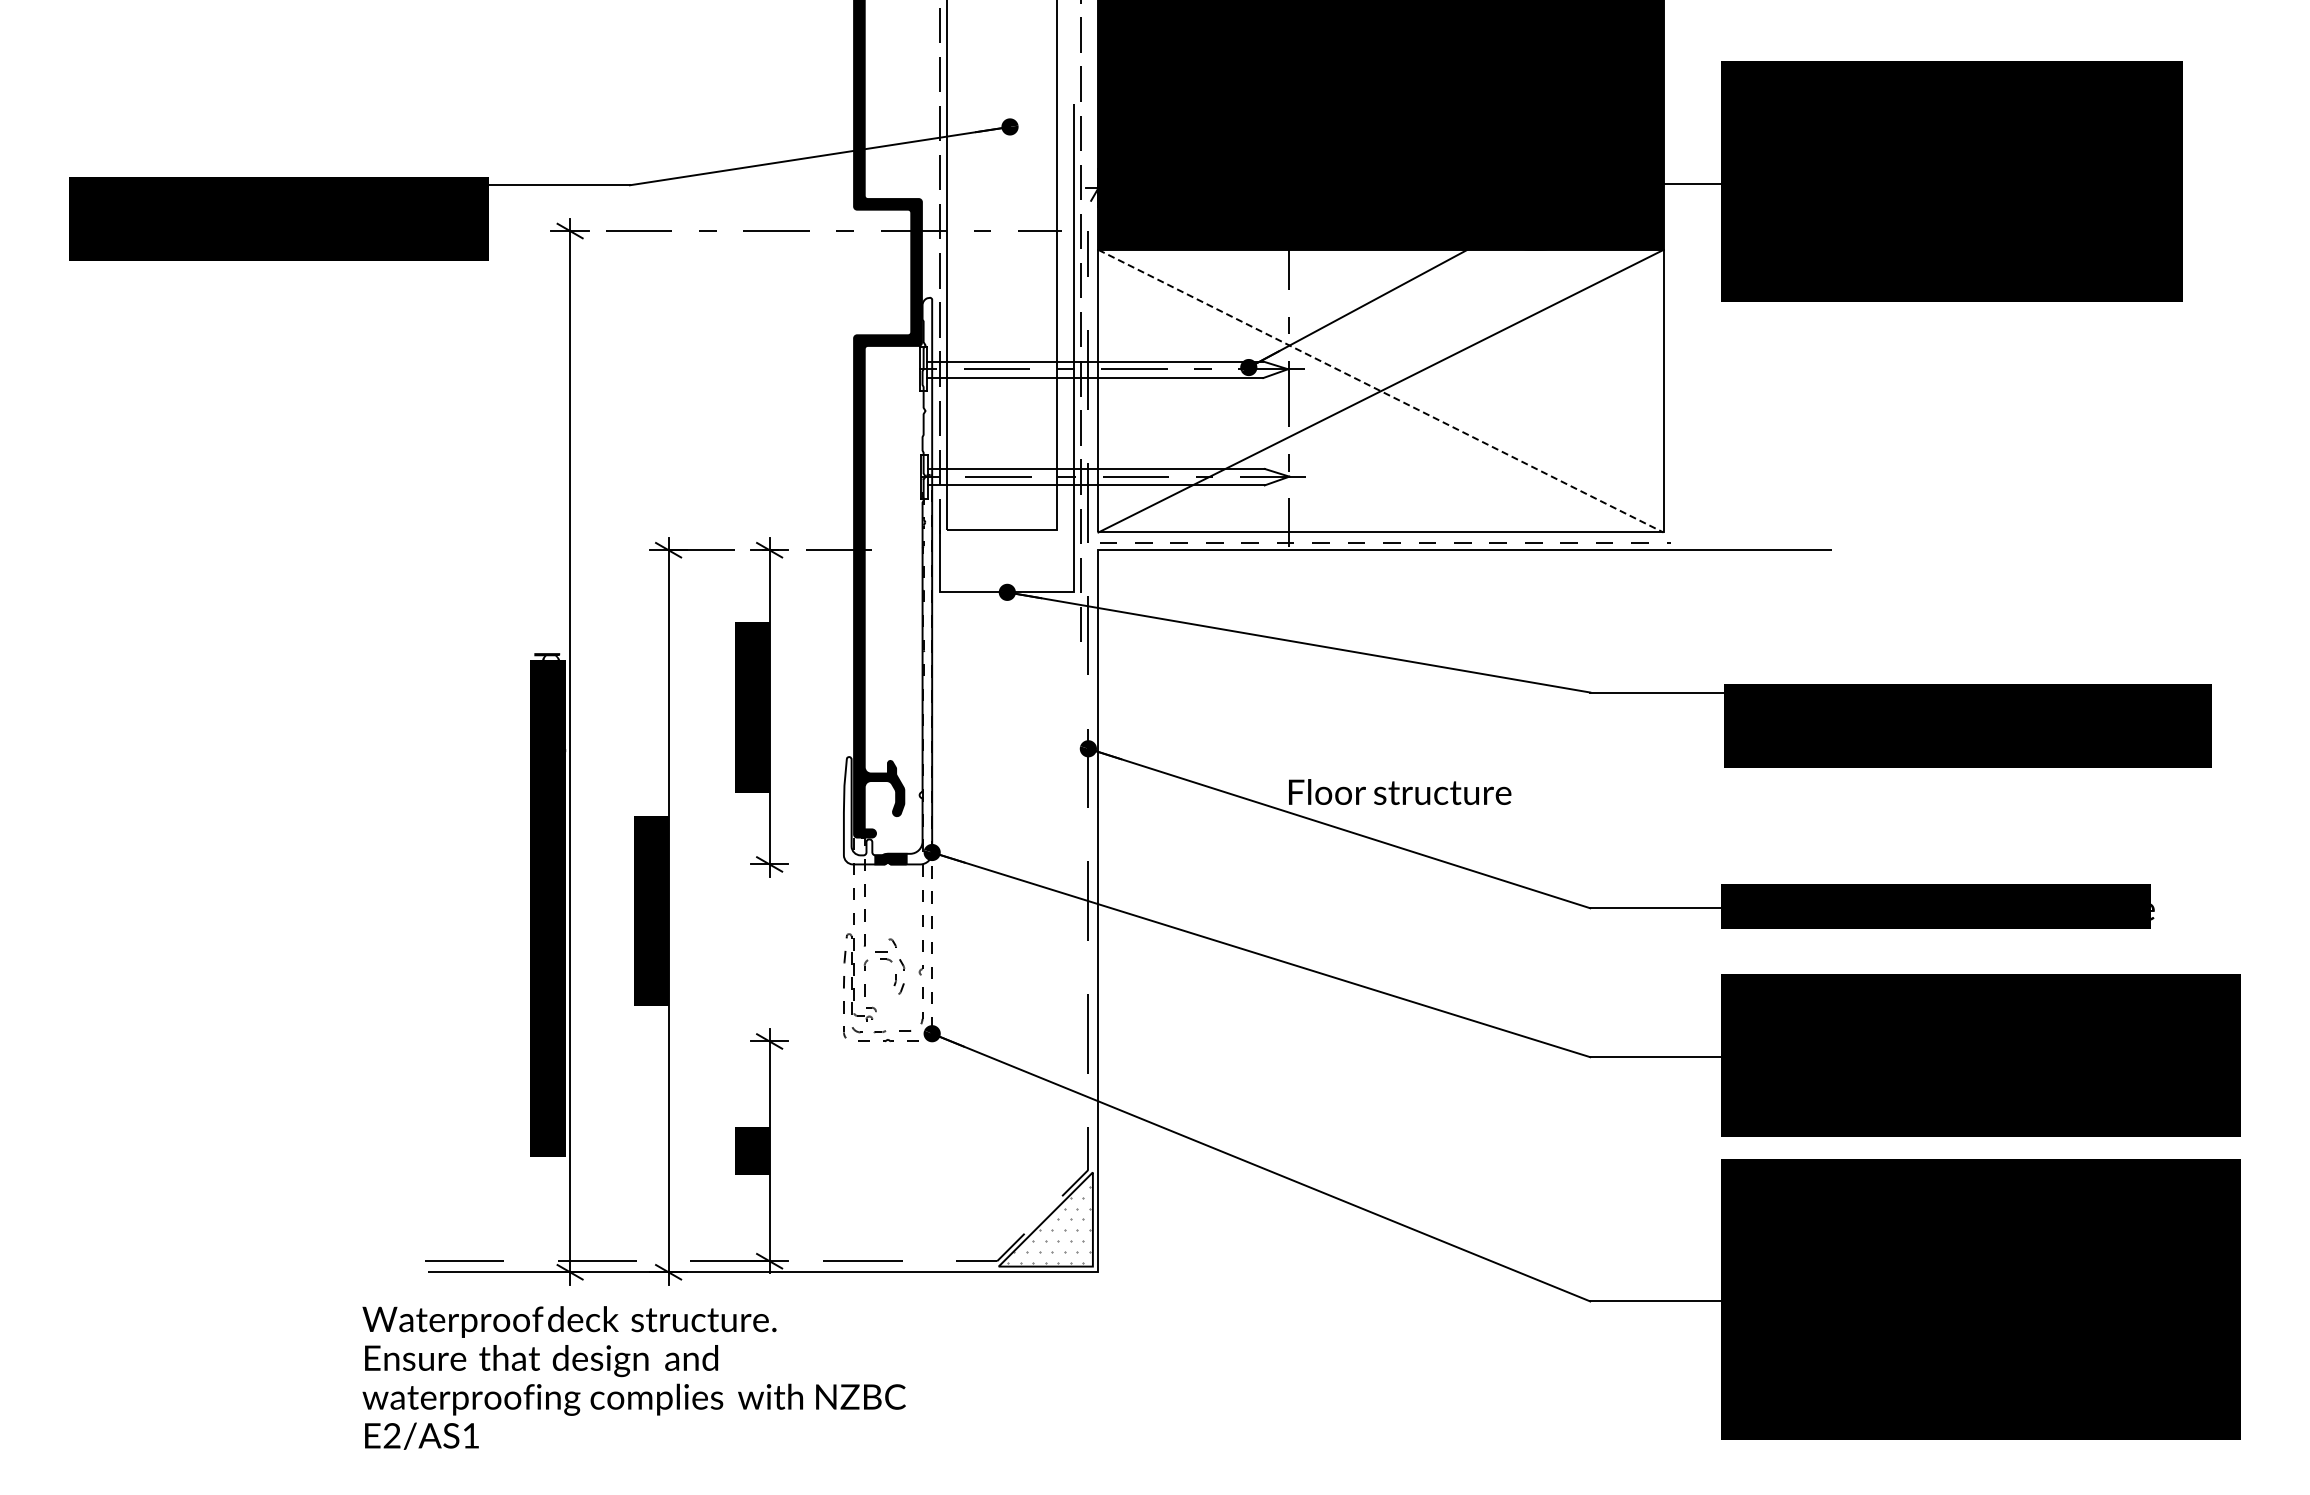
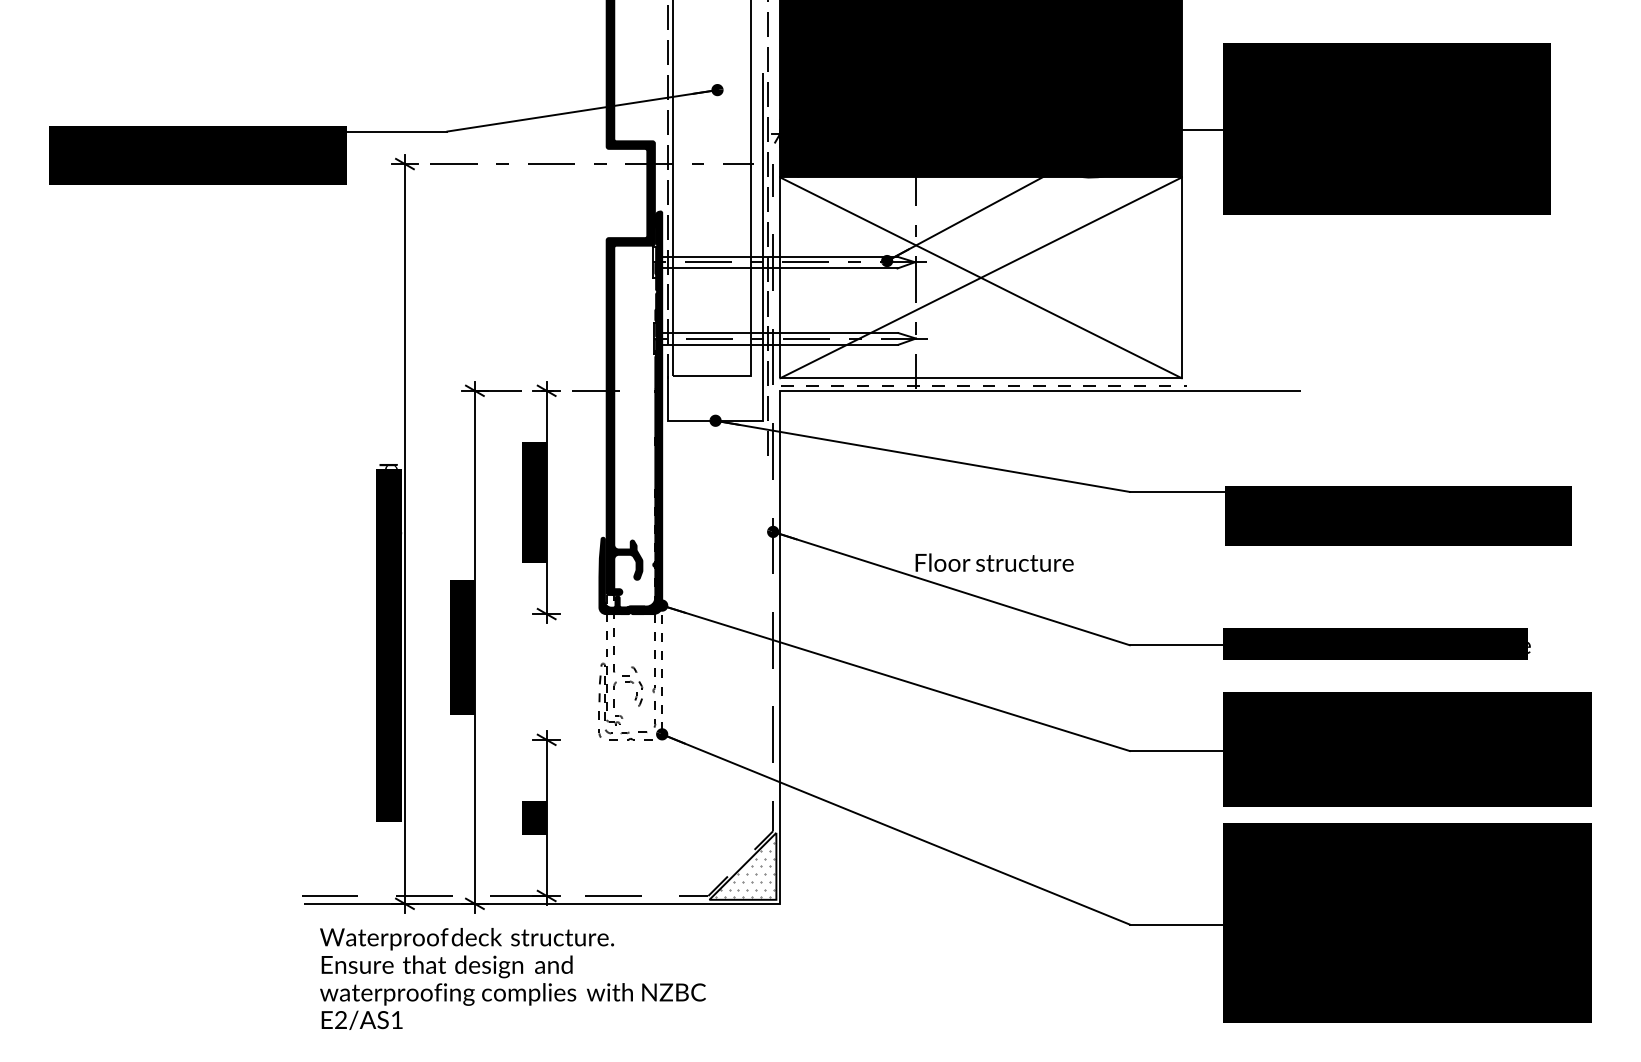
line: (1380, 391) -> (980, 278), dashed -> solid
fill: (887, 580) -> (630, 412), added
text: (633, 1377) -> (512, 978), moved

